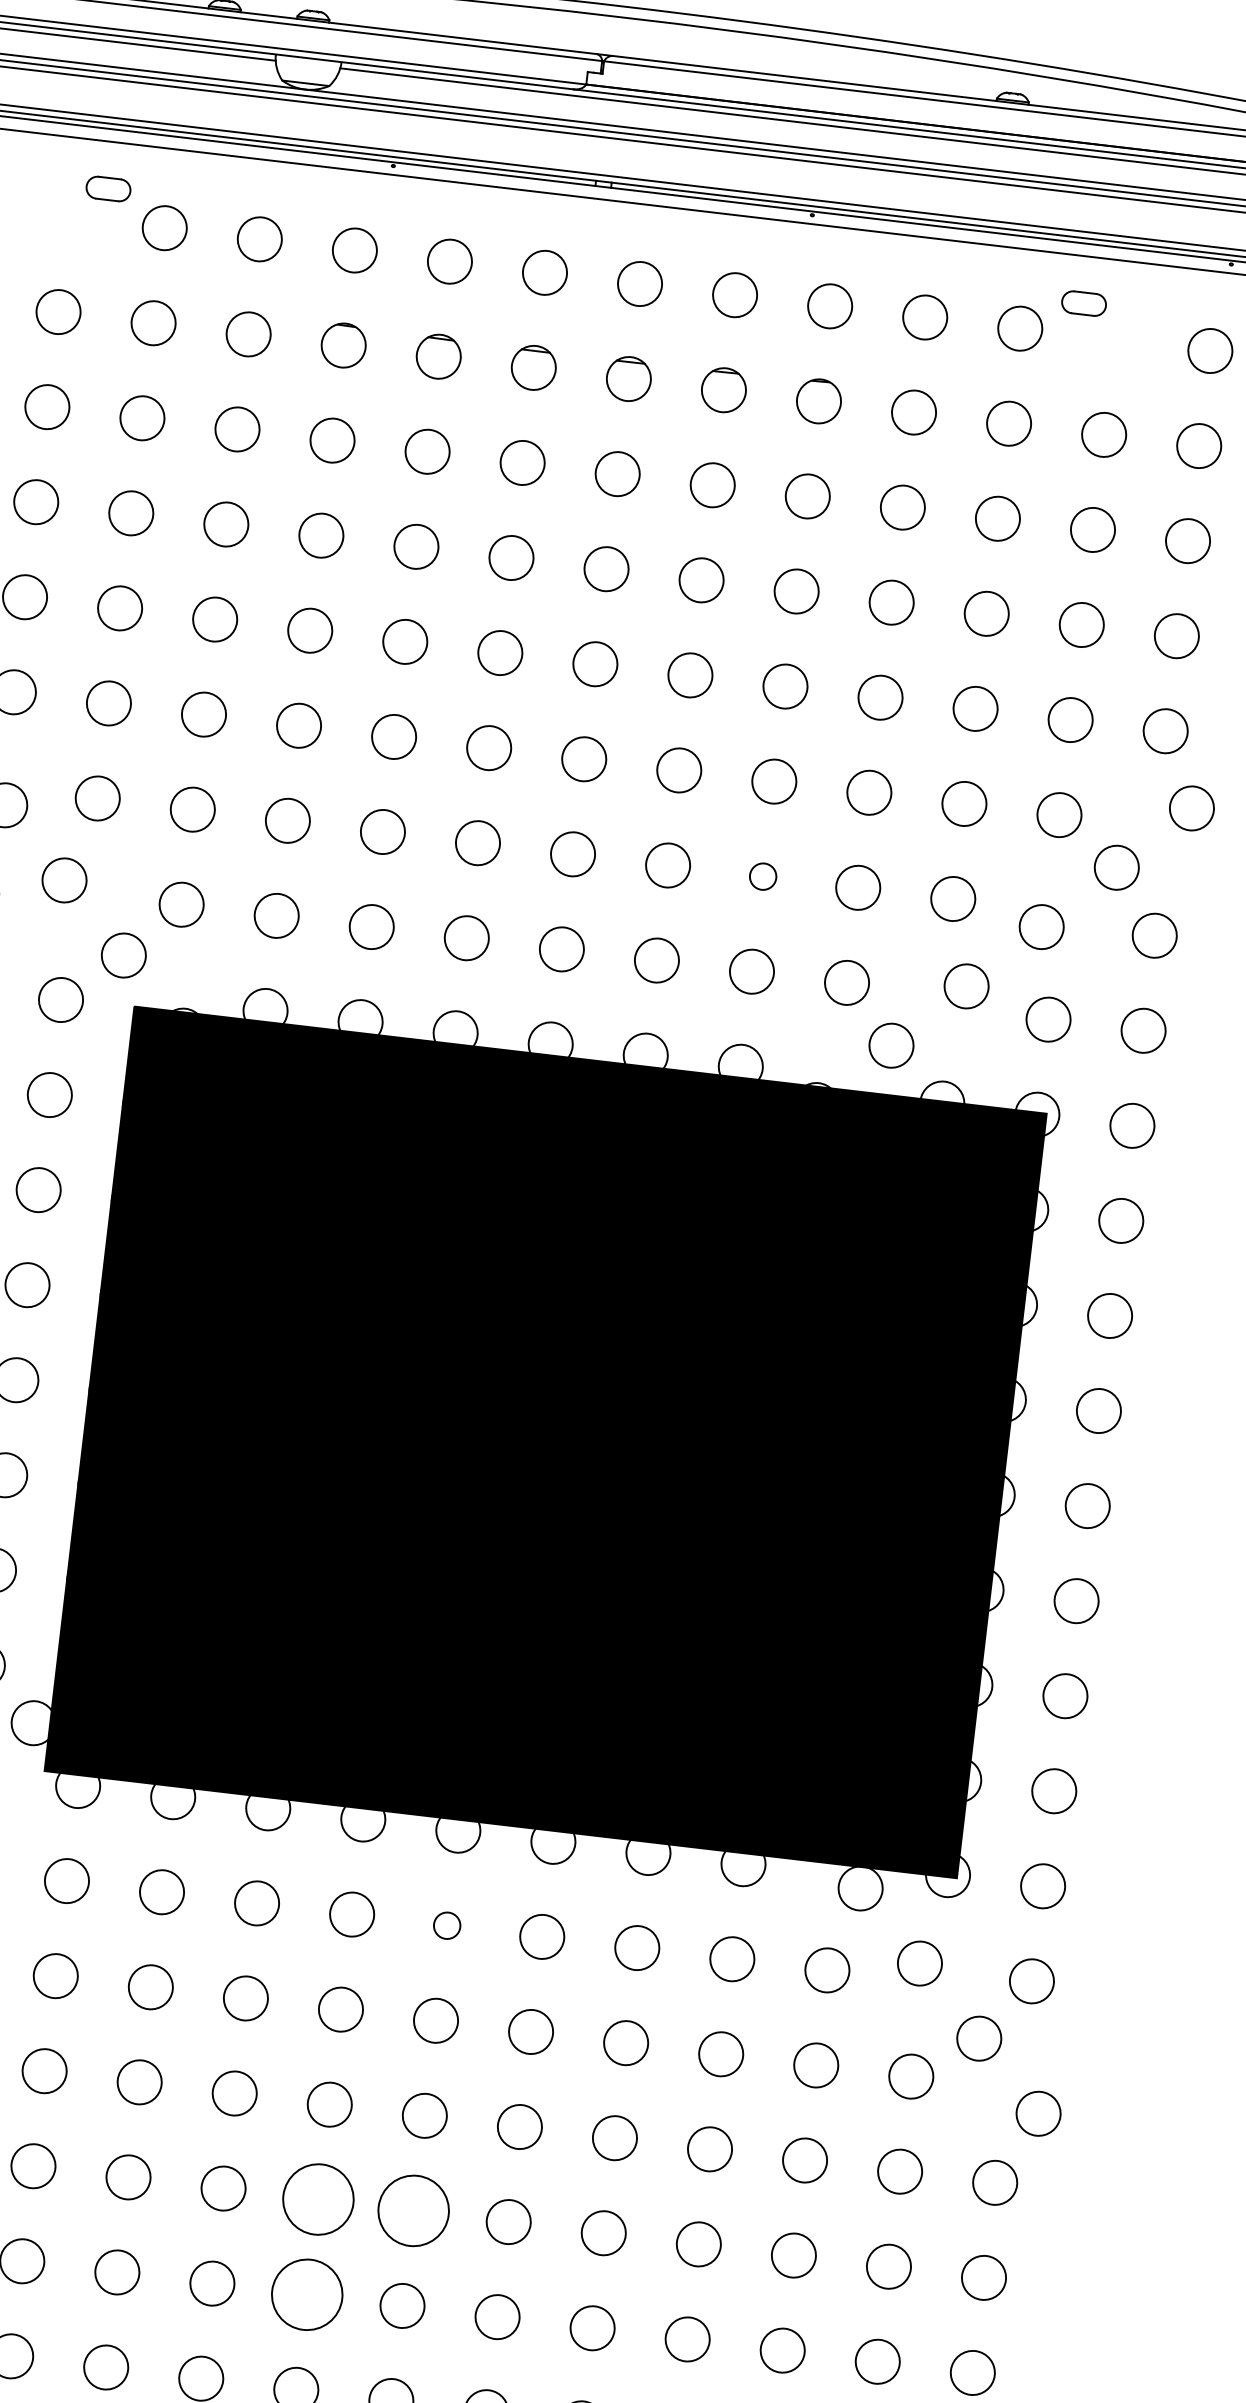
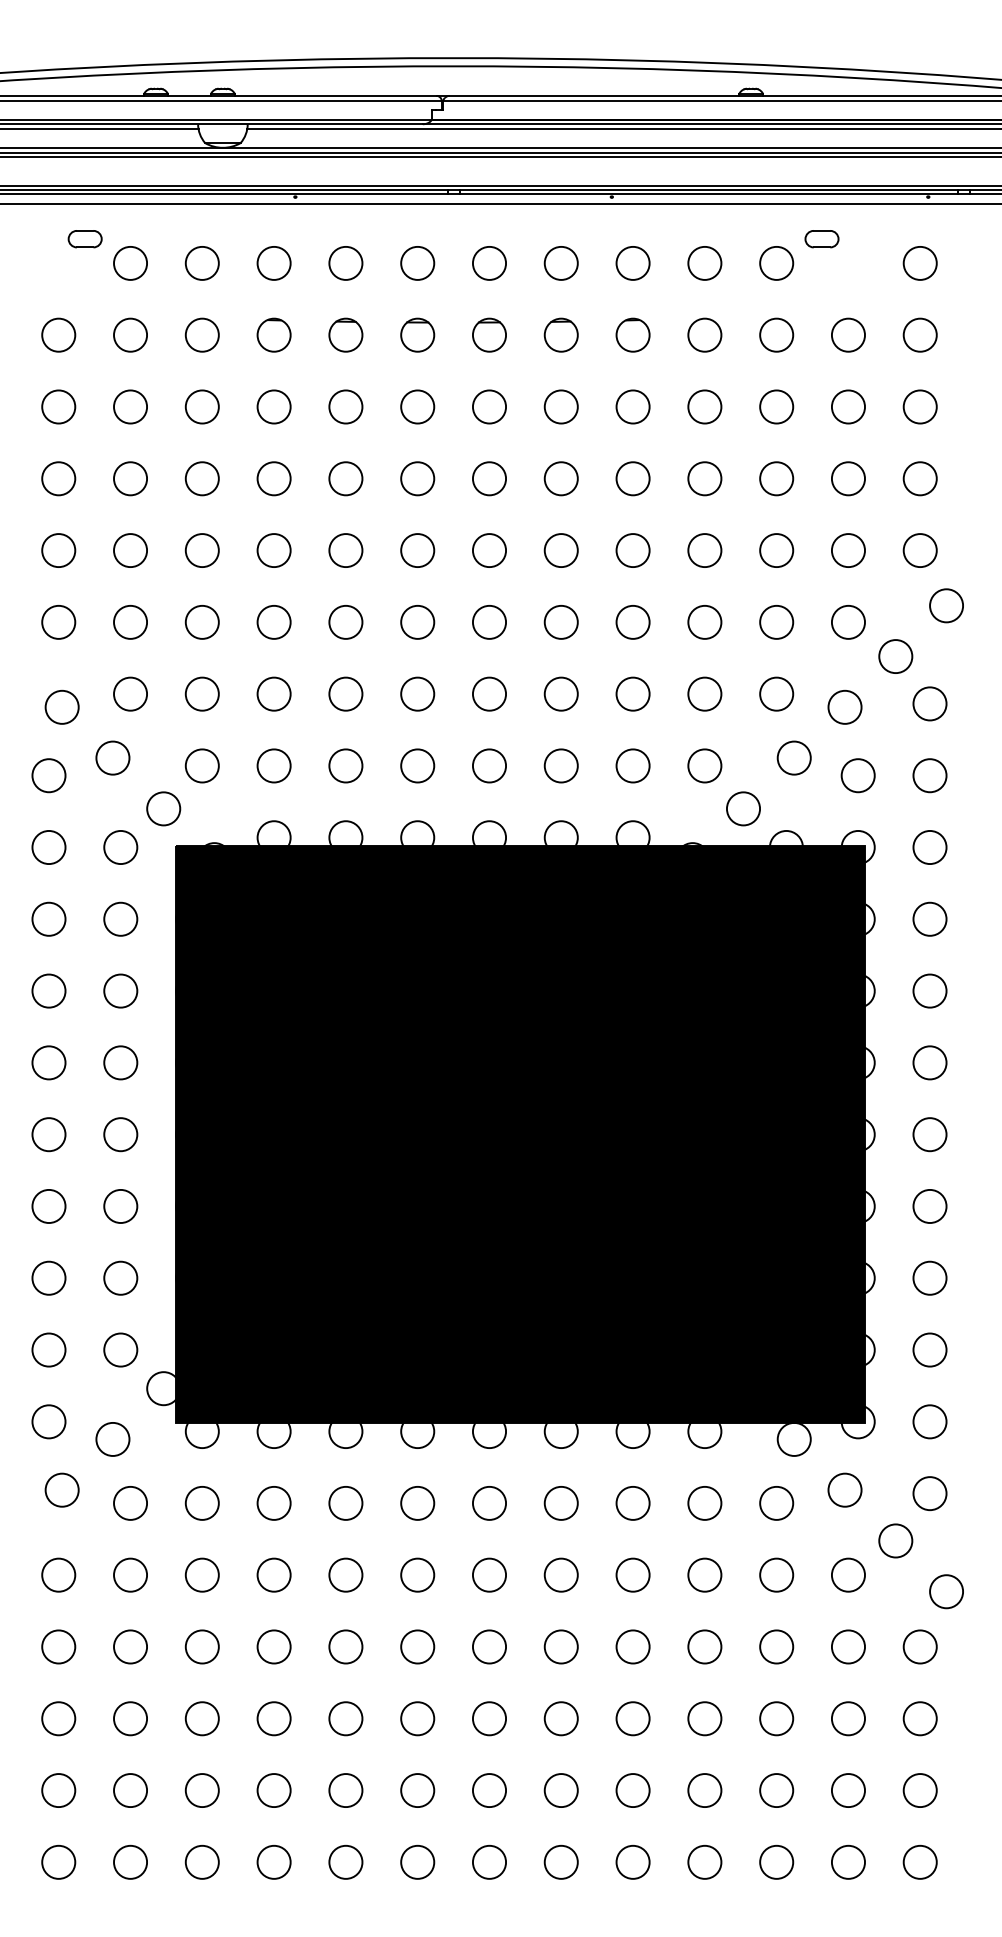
circle: (762, 875) -> (632, 693), size x1.67
circle: (447, 1924) -> (489, 1502), size x1.67
circle: (318, 2199) -> (417, 1718), size x0.62
circle: (413, 2210) -> (489, 1718), size x0.62
circle: (307, 2294) -> (417, 1790), size x0.62

